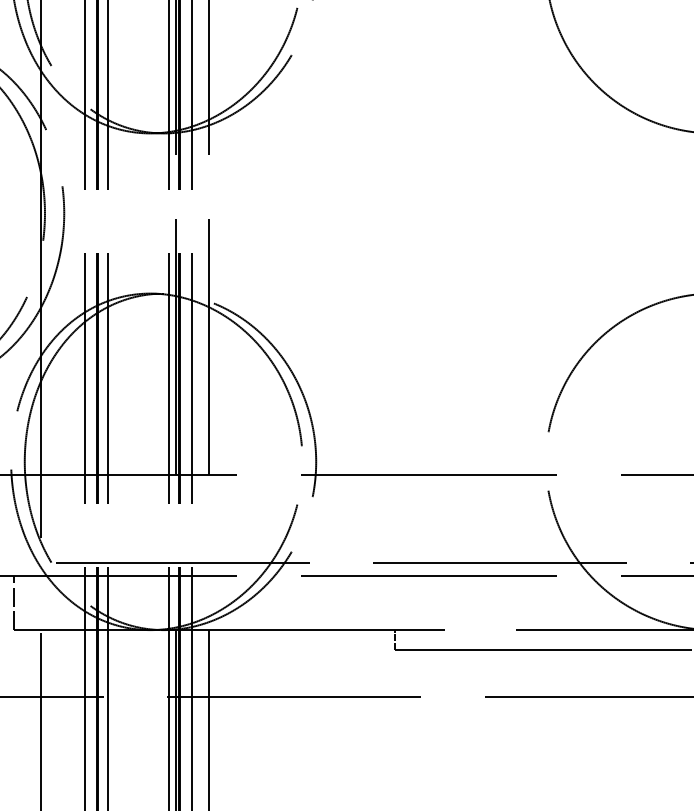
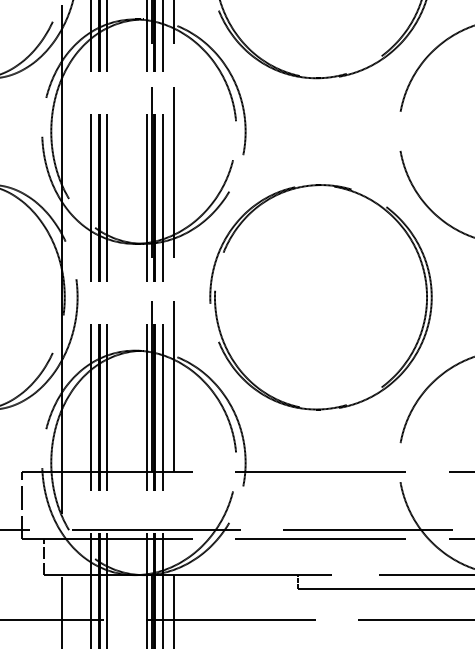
part: (272, 224) -> (216, 304), added

